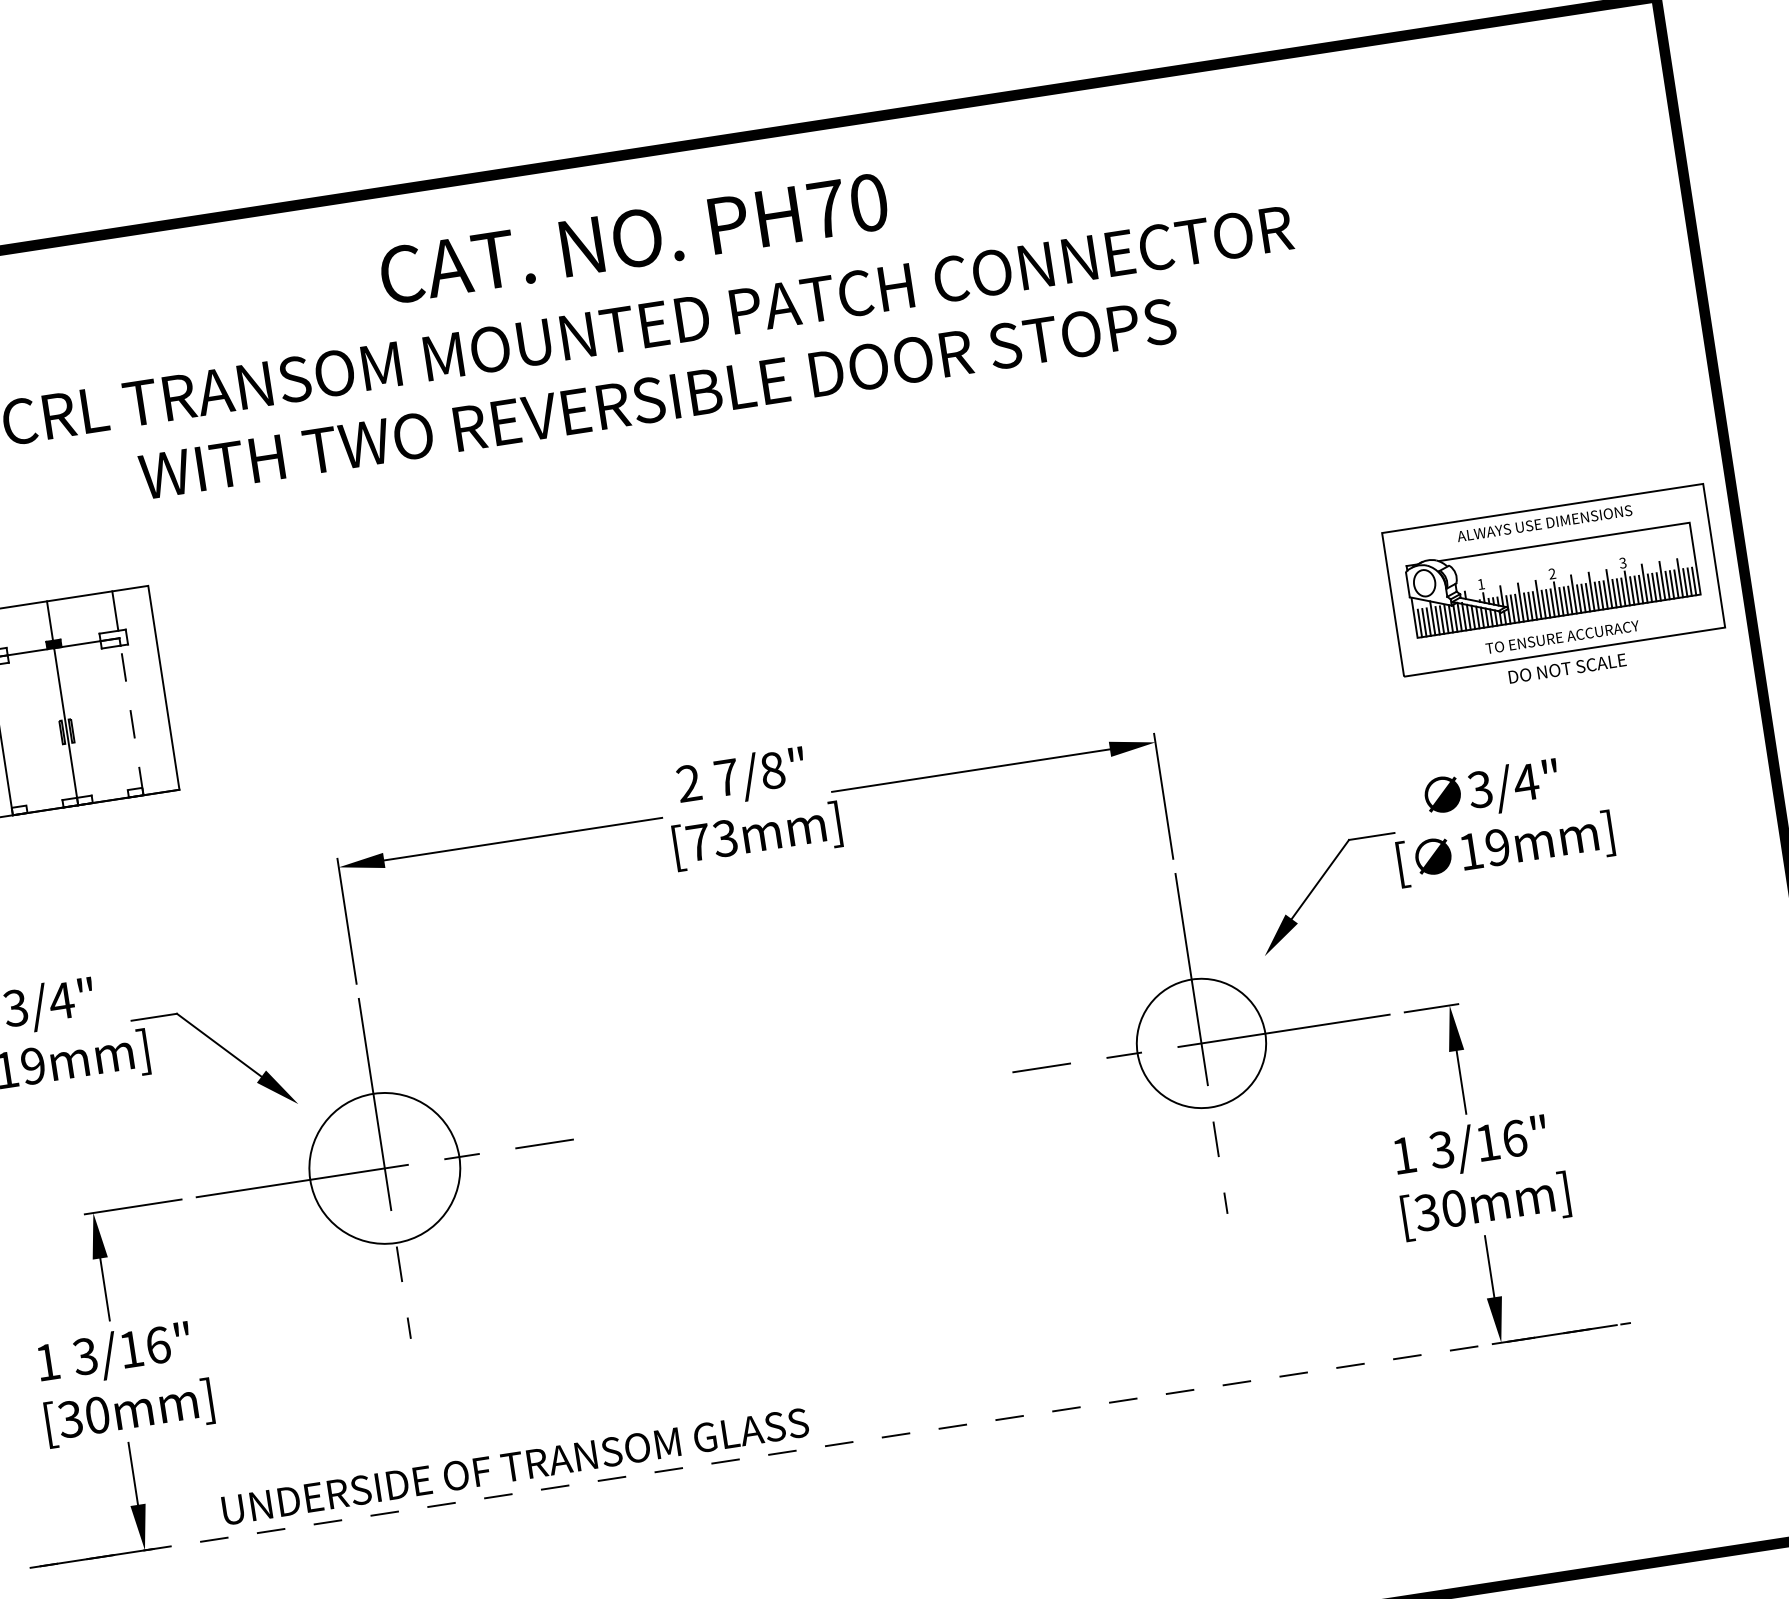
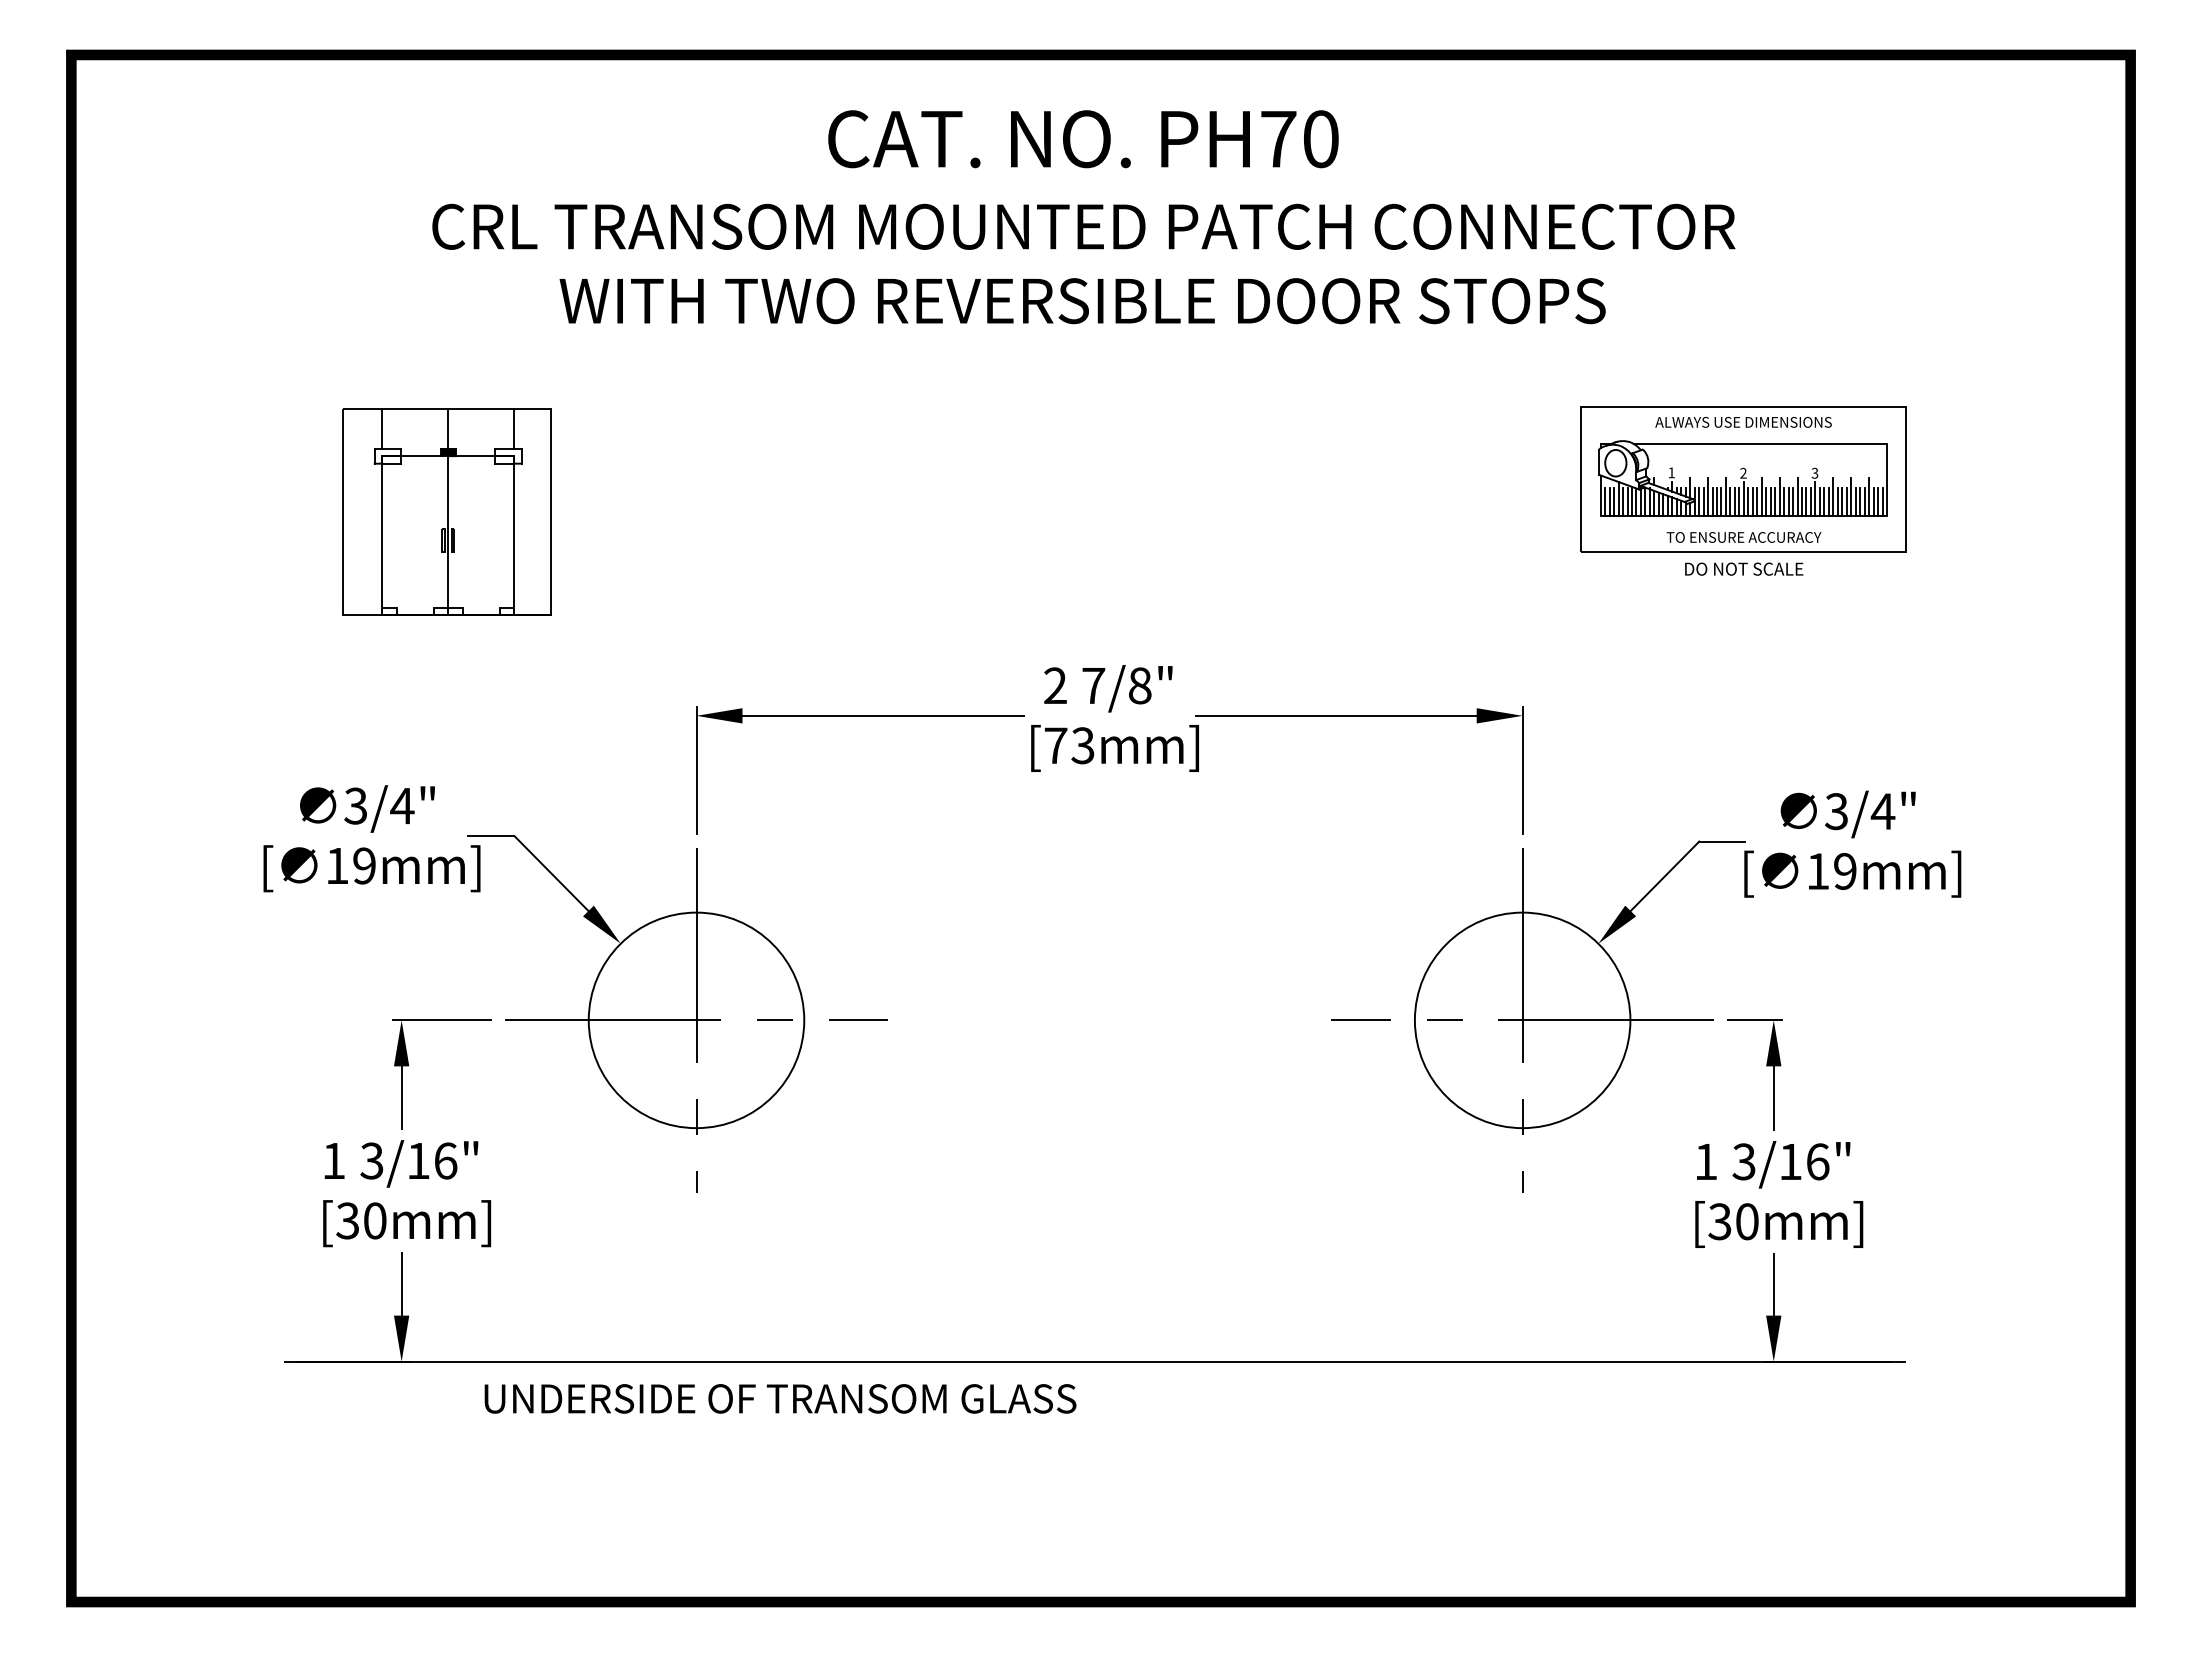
part: (1554, 590) -> (1743, 490), moved
line: (131, 716) -> (514, 535), dashed -> solid
circle: (1201, 1043) -> (1522, 1020), size x1.67
circle: (384, 1168) -> (696, 1020), size x1.43
line: (829, 1445) -> (1094, 1361), dashed -> solid
text: (515, 1466) -> (780, 1398), moved

